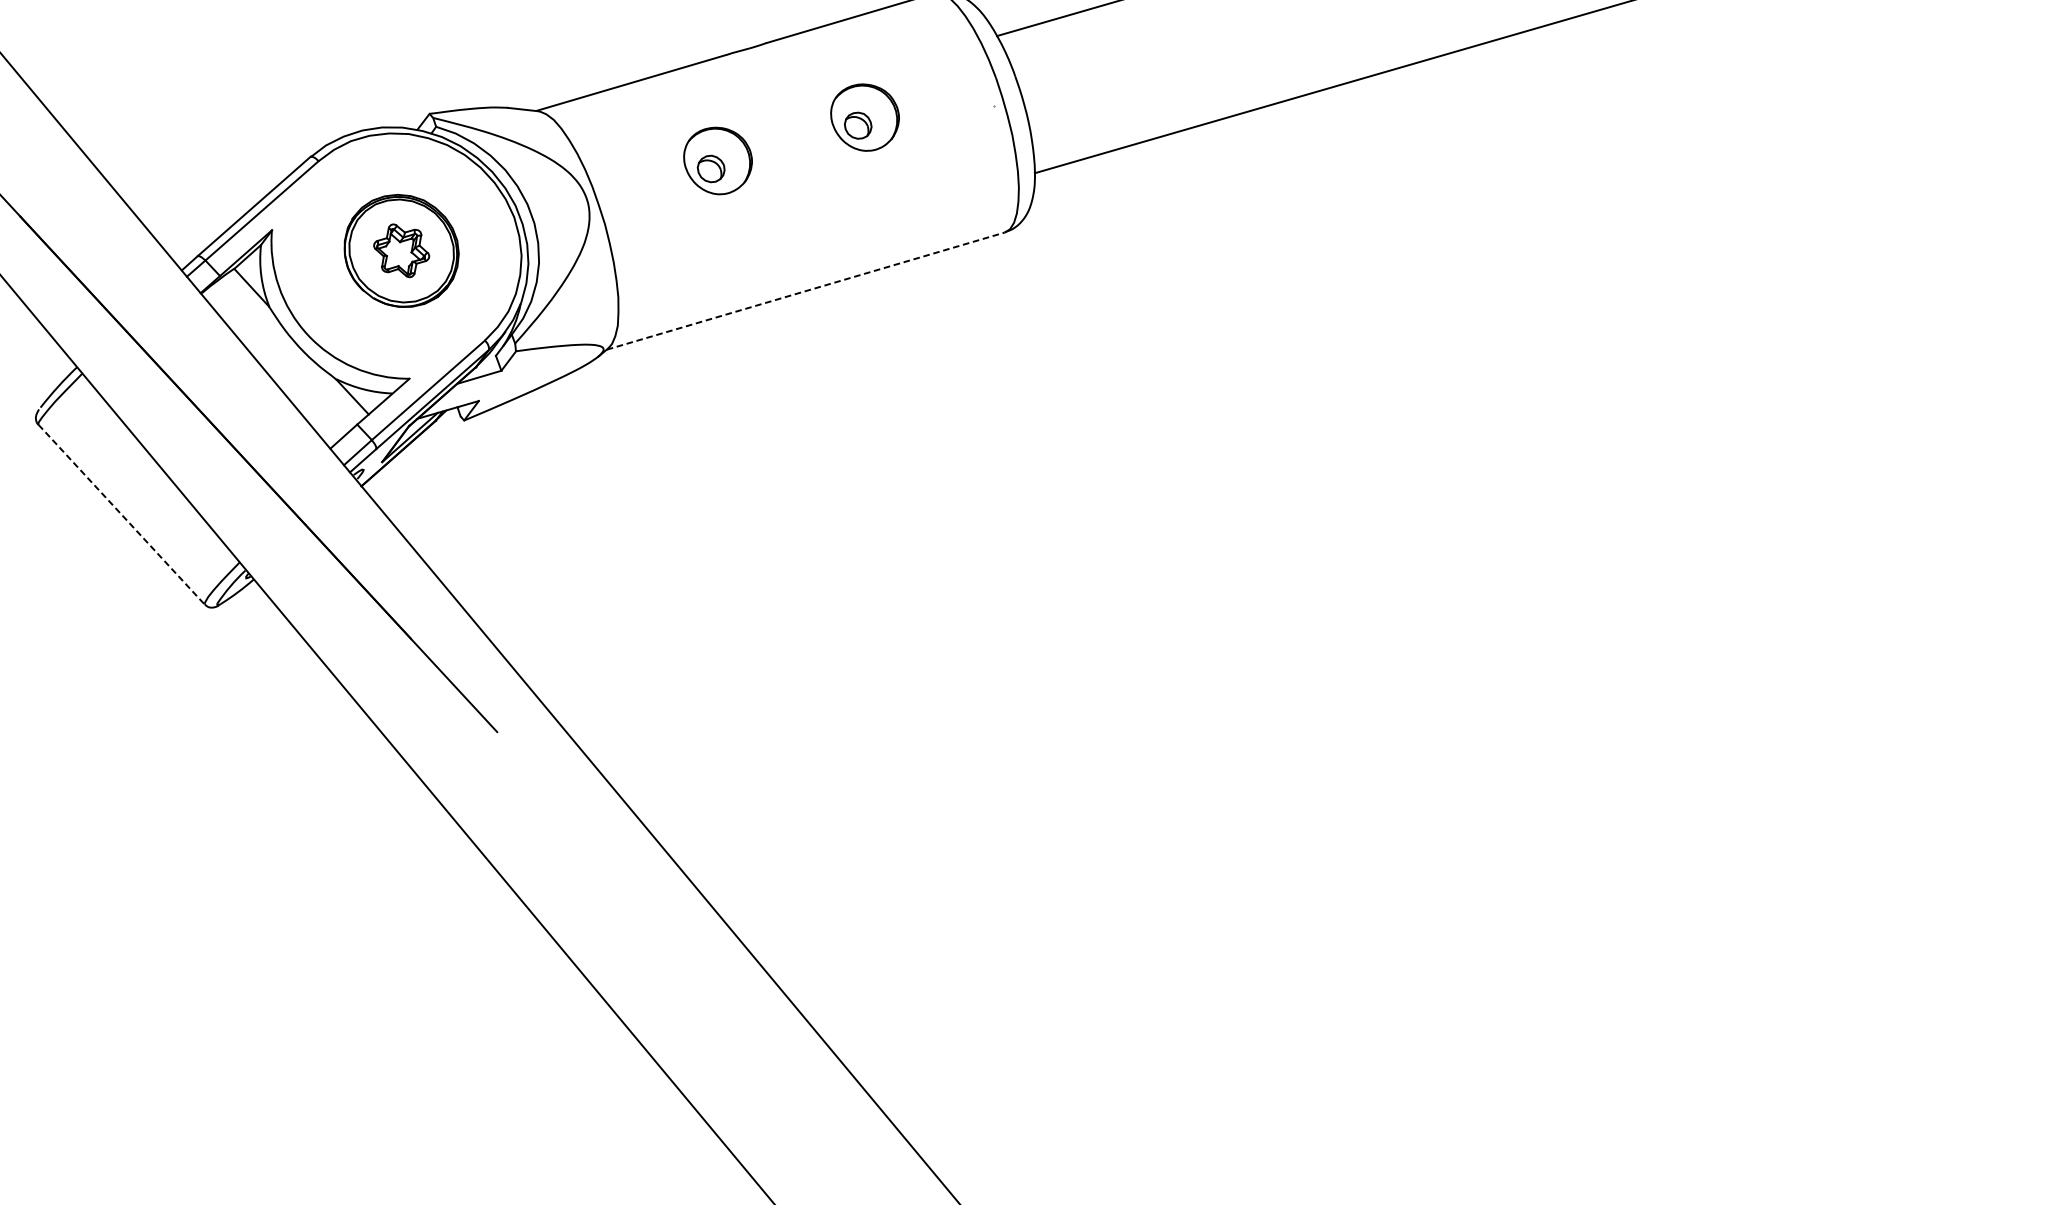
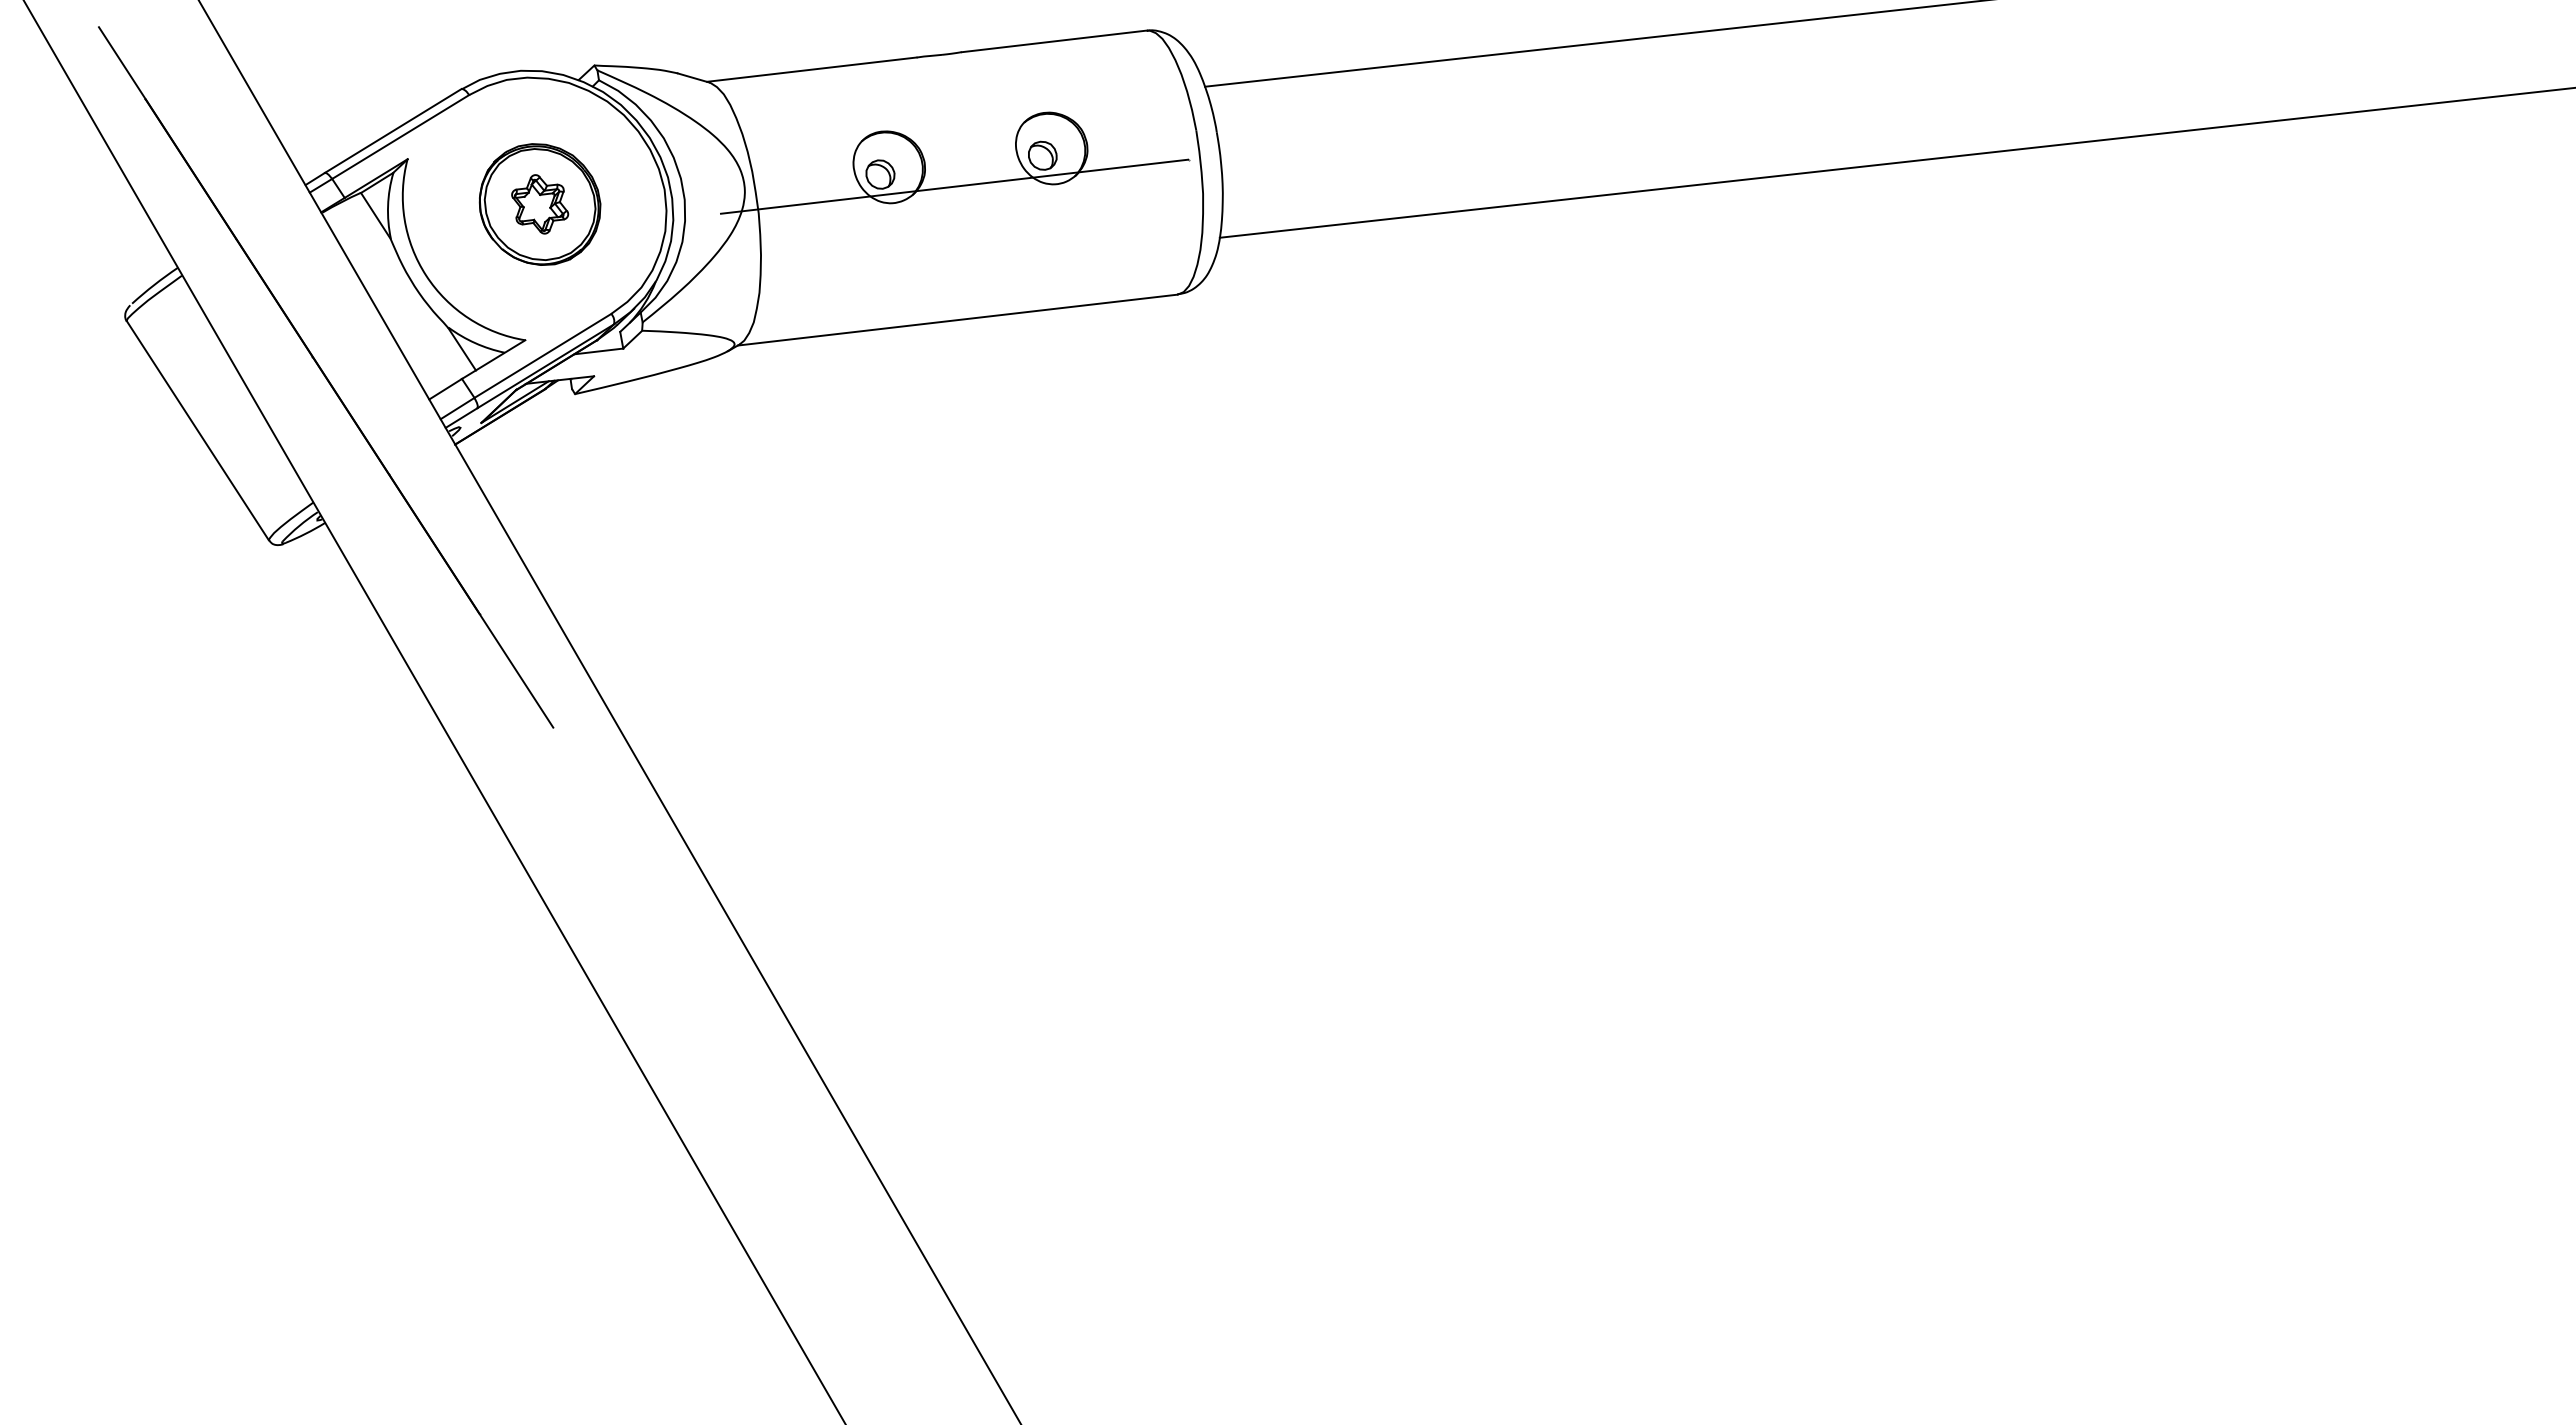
line: (781, 168) -> (954, 186), added
line: (806, 291) -> (958, 320), dashed -> solid
line: (122, 515) -> (198, 431), dashed -> solid

